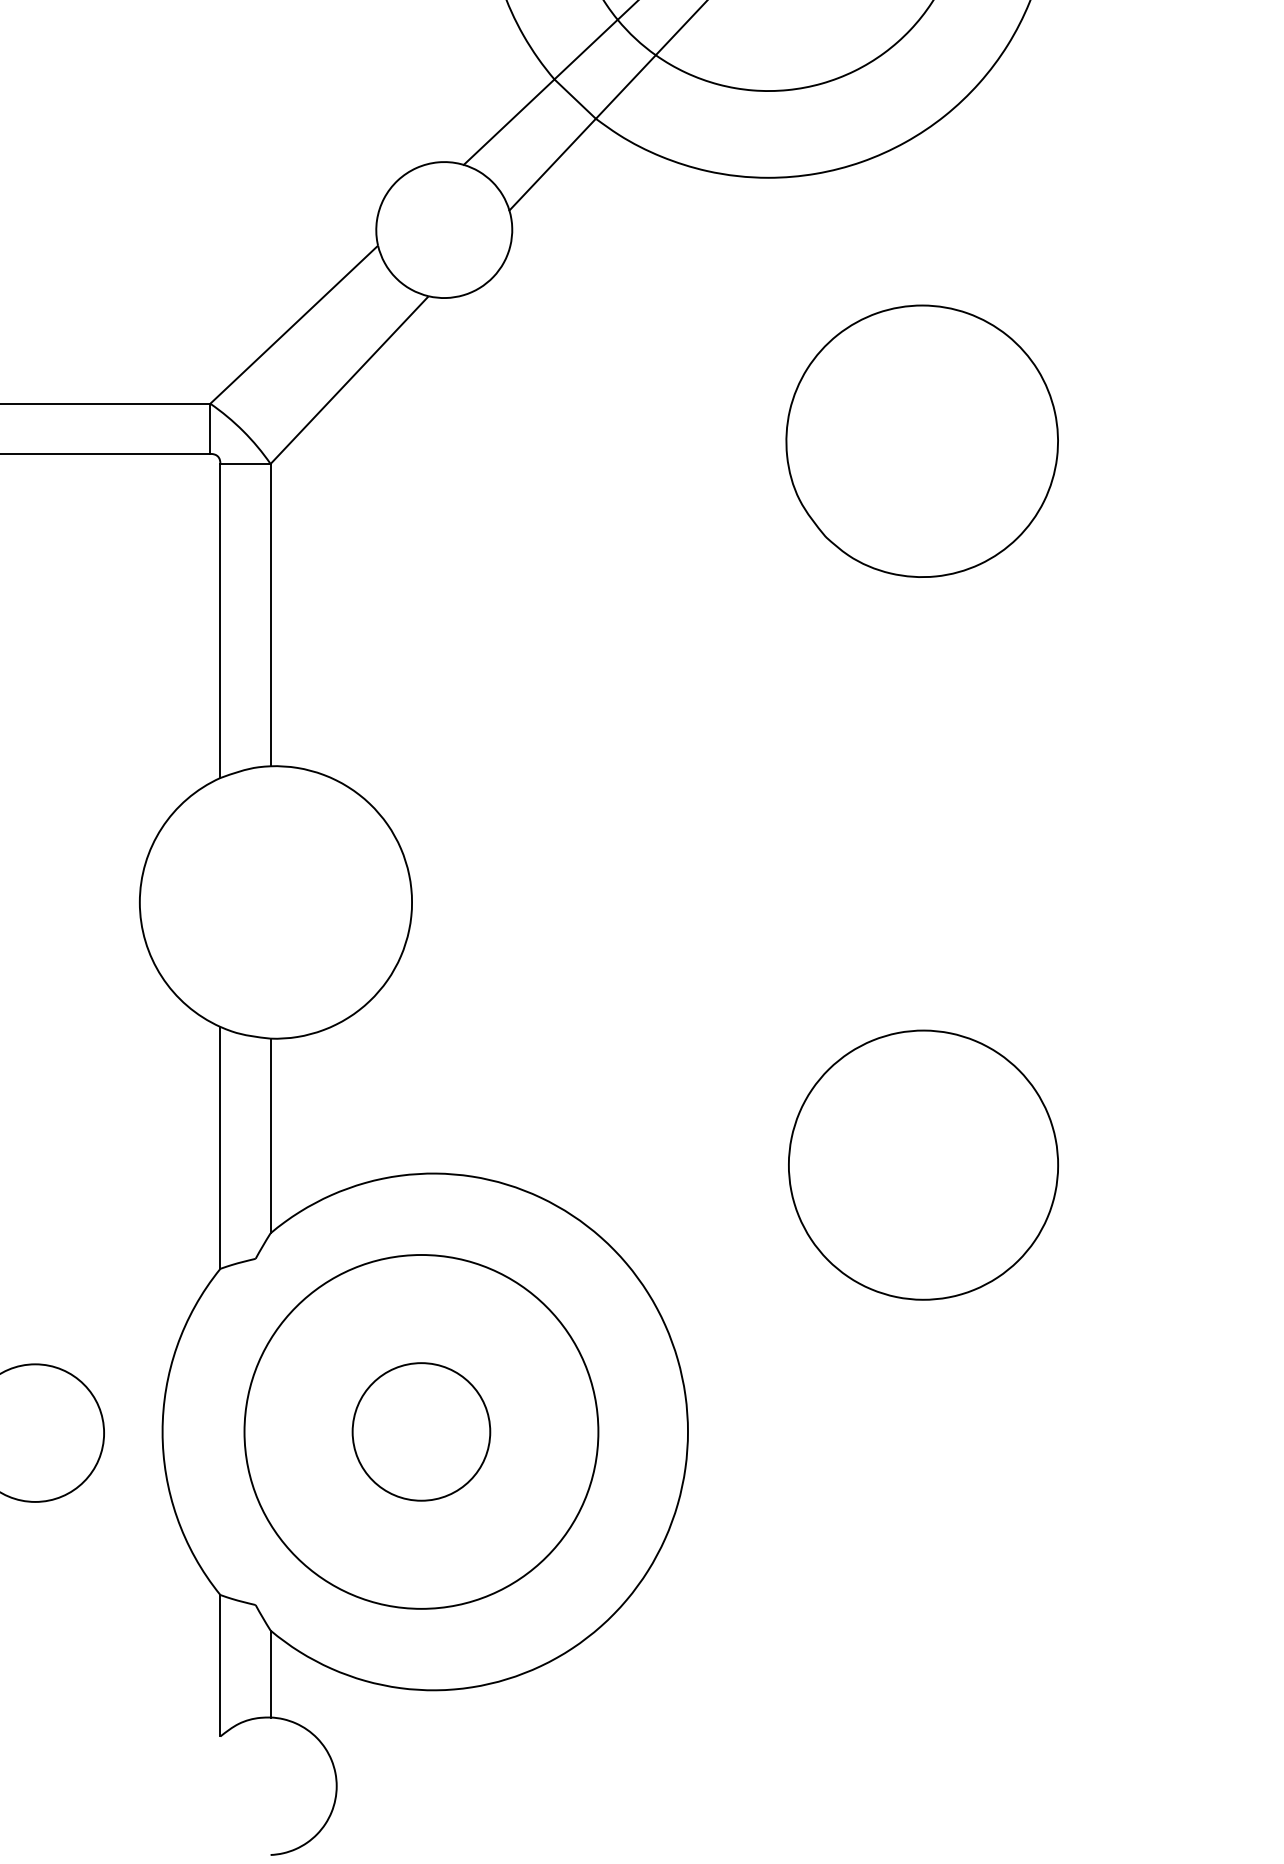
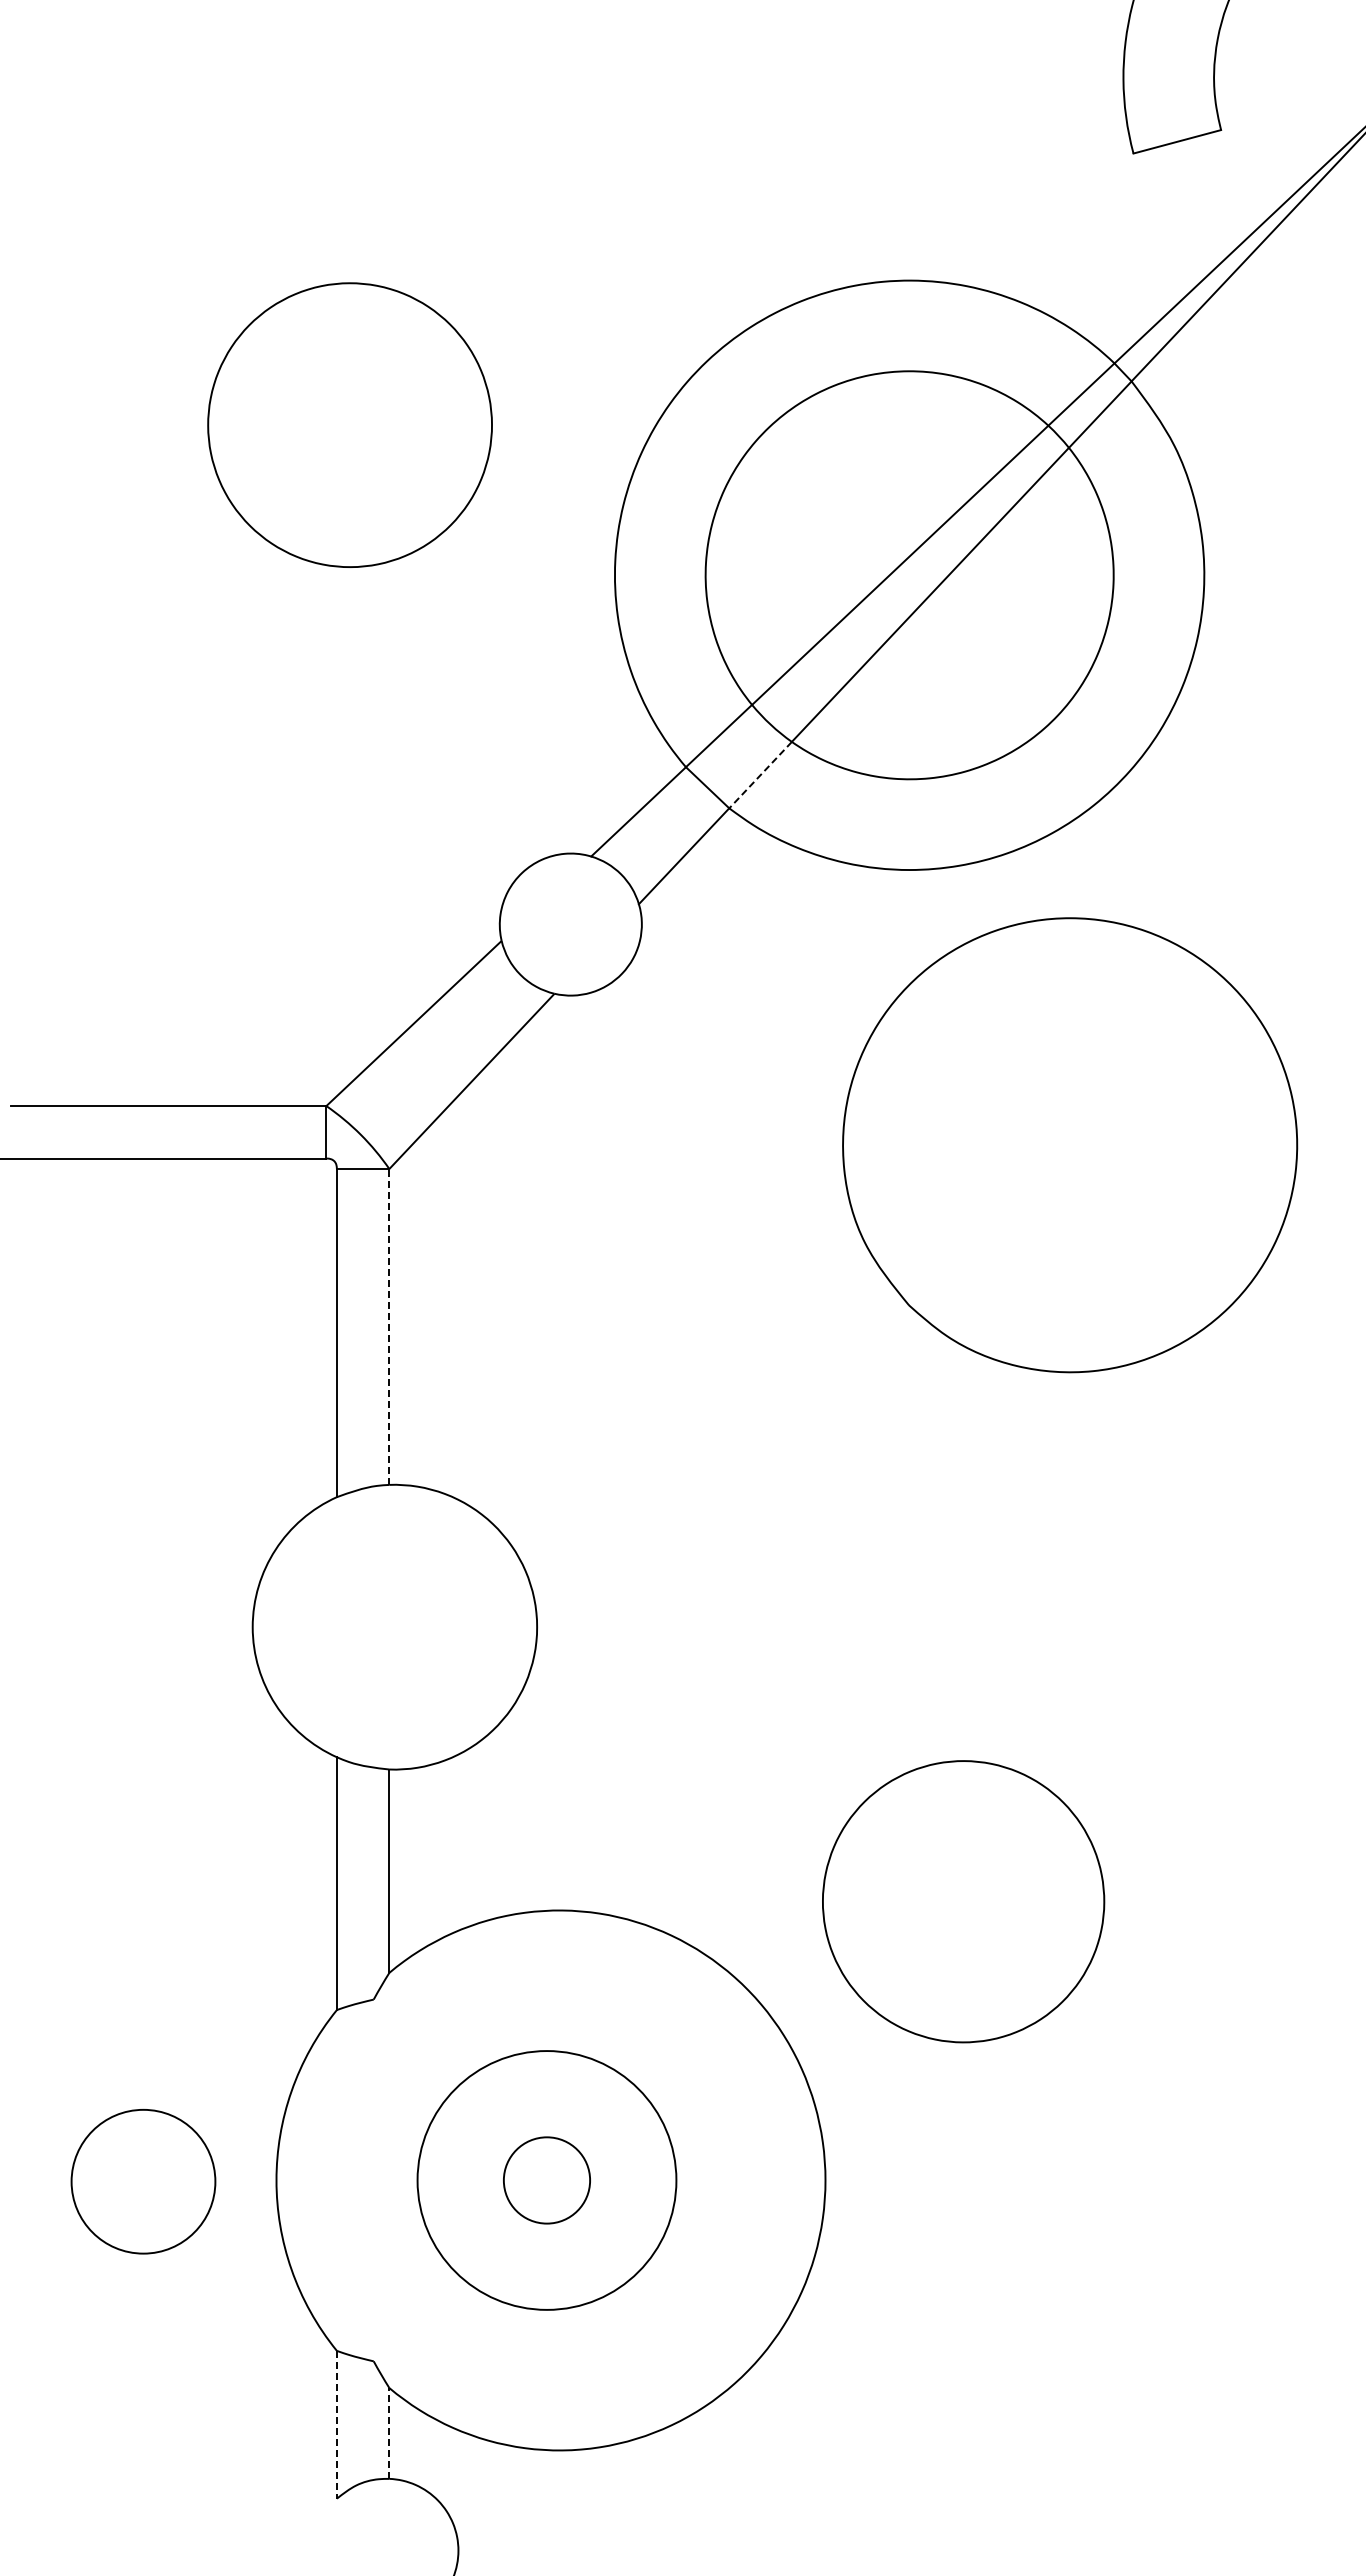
line: (625, 87) -> (760, 775), solid -> dashed
part: (922, 441) -> (1070, 1145), size x1.6
line: (270, 614) -> (389, 1326), solid -> dashed
part: (923, 1164) -> (963, 1901), moved
circle: (420, 1431) -> (546, 2180), size x0.6
circle: (420, 1431) -> (546, 2180), size x0.7
line: (220, 1665) -> (336, 2424), solid -> dashed
line: (270, 1673) -> (389, 2432), solid -> dashed

